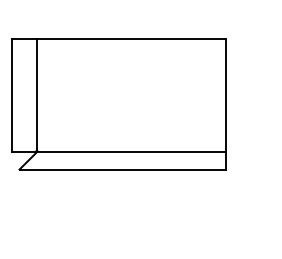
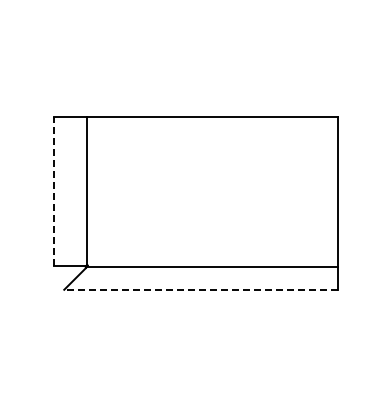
line: (12, 95) -> (54, 191), solid -> dashed
line: (122, 169) -> (200, 289), solid -> dashed

